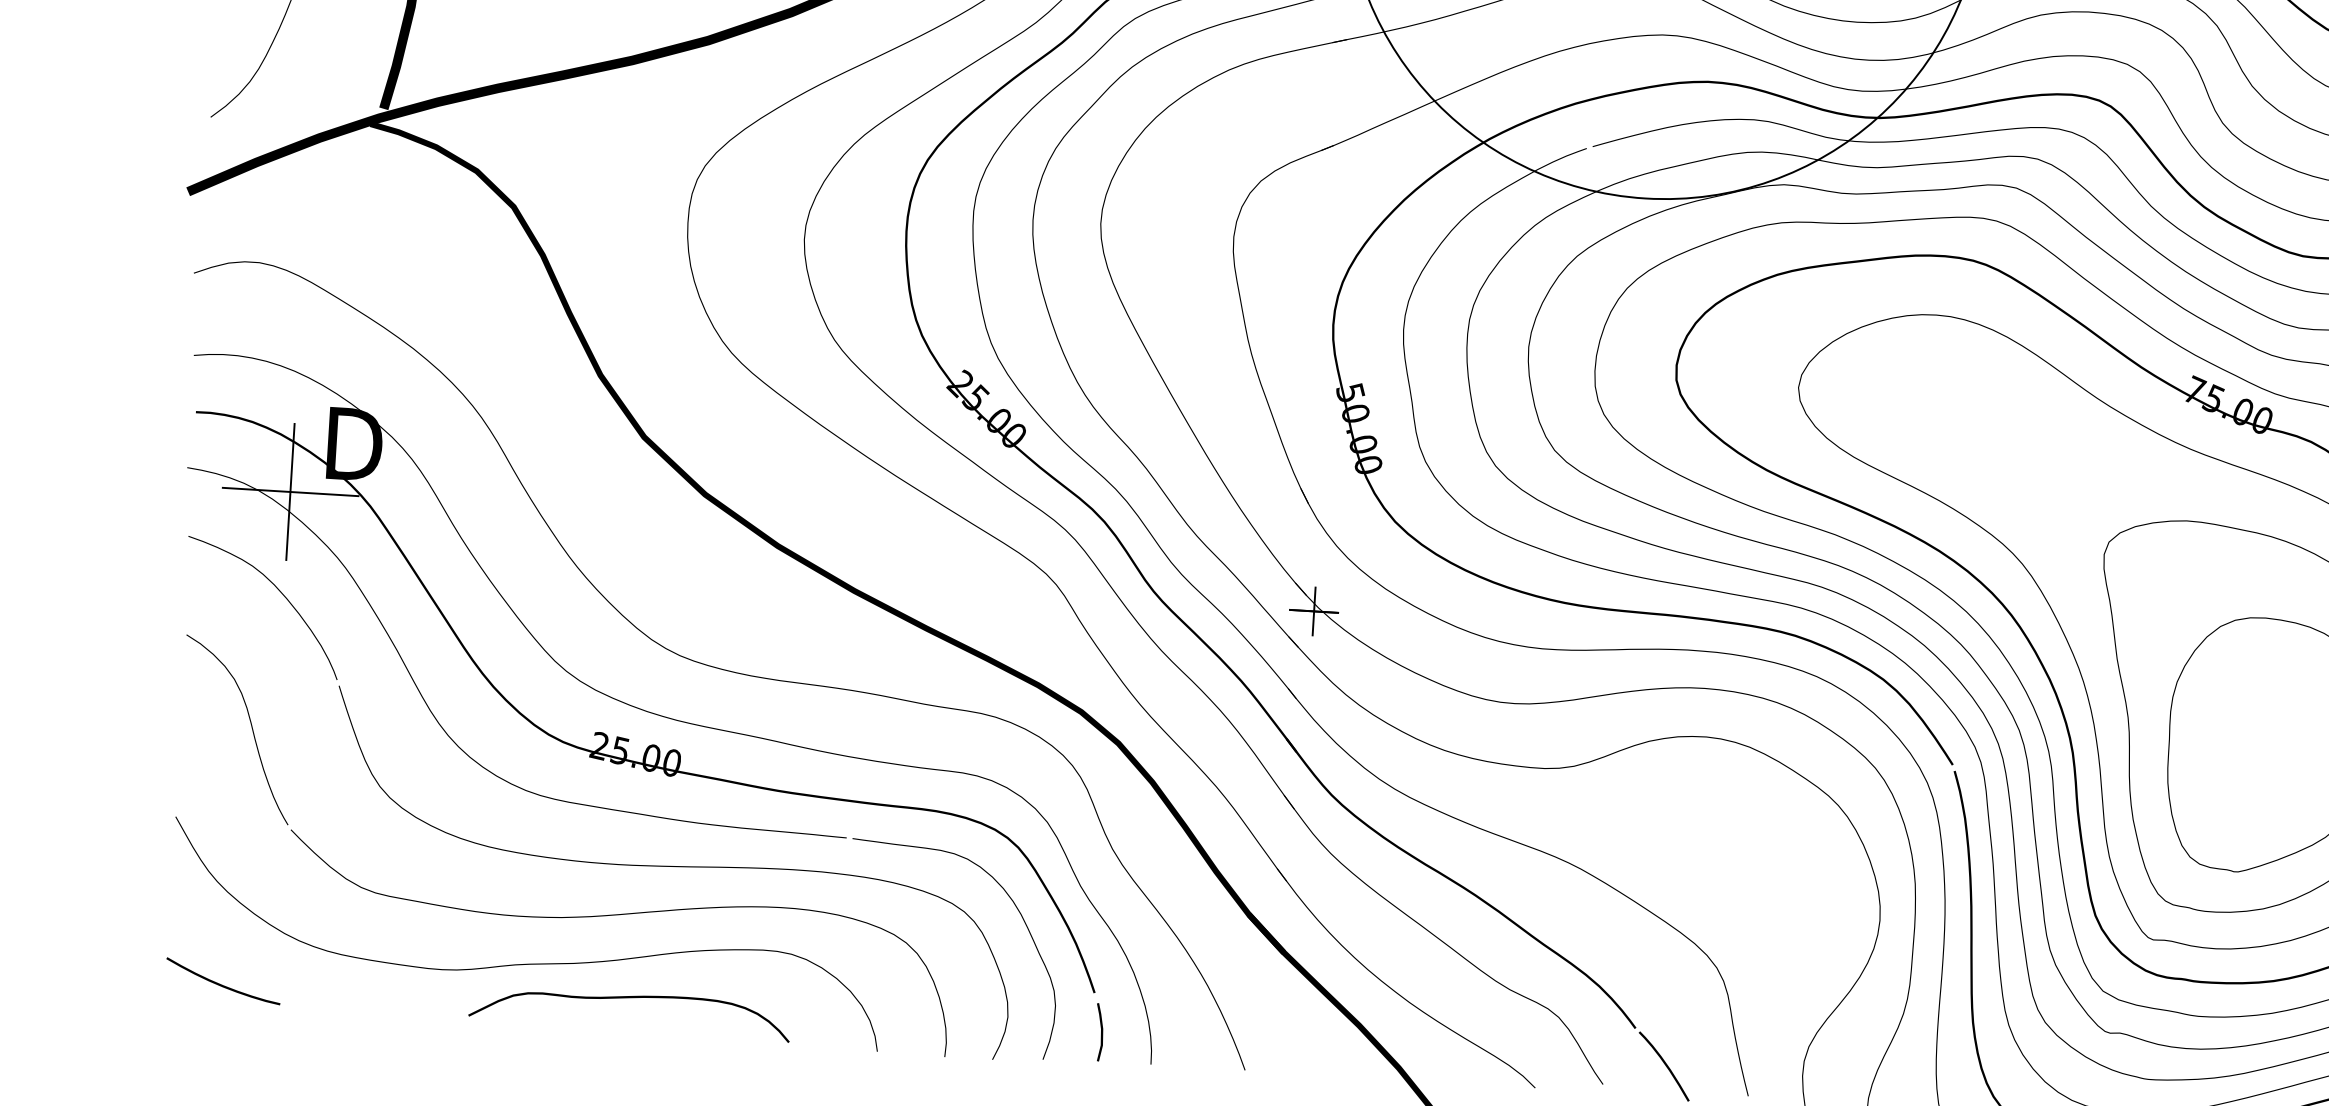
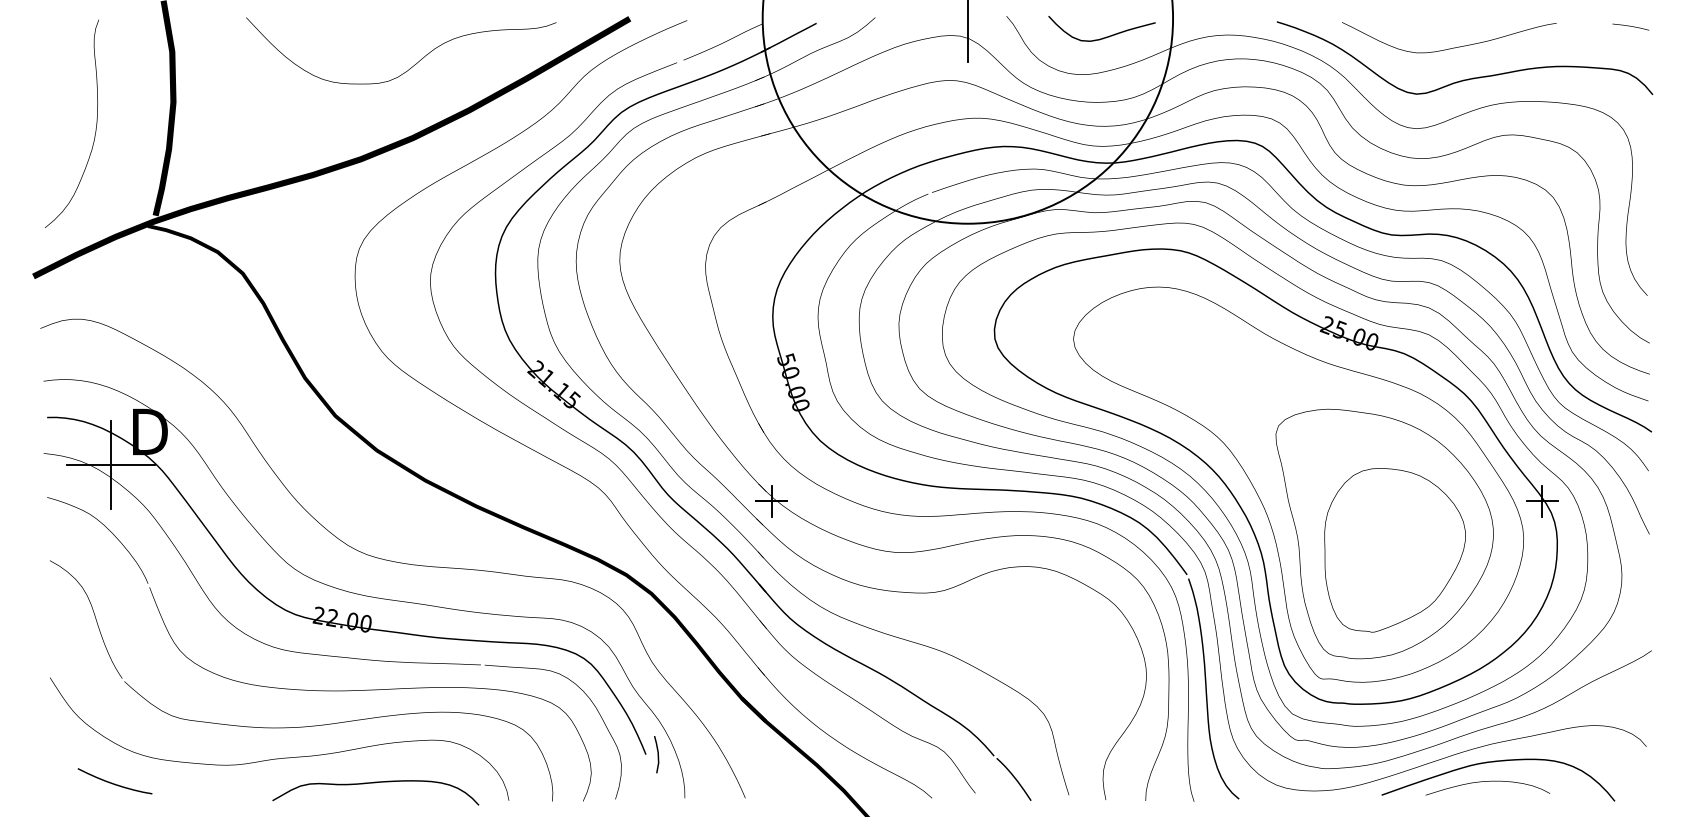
text: (2193, 389) -> (1326, 324), 75.00 -> 25.00
text: (993, 415) -> (558, 388), 25.00 -> 21.15
text: (618, 749) -> (331, 617), 25.00 -> 22.00
curve: (222, 984) -> (114, 783), moved
curve: (630, 998) -> (375, 783), moved
line: (1100, 1032) -> (657, 754), moved

